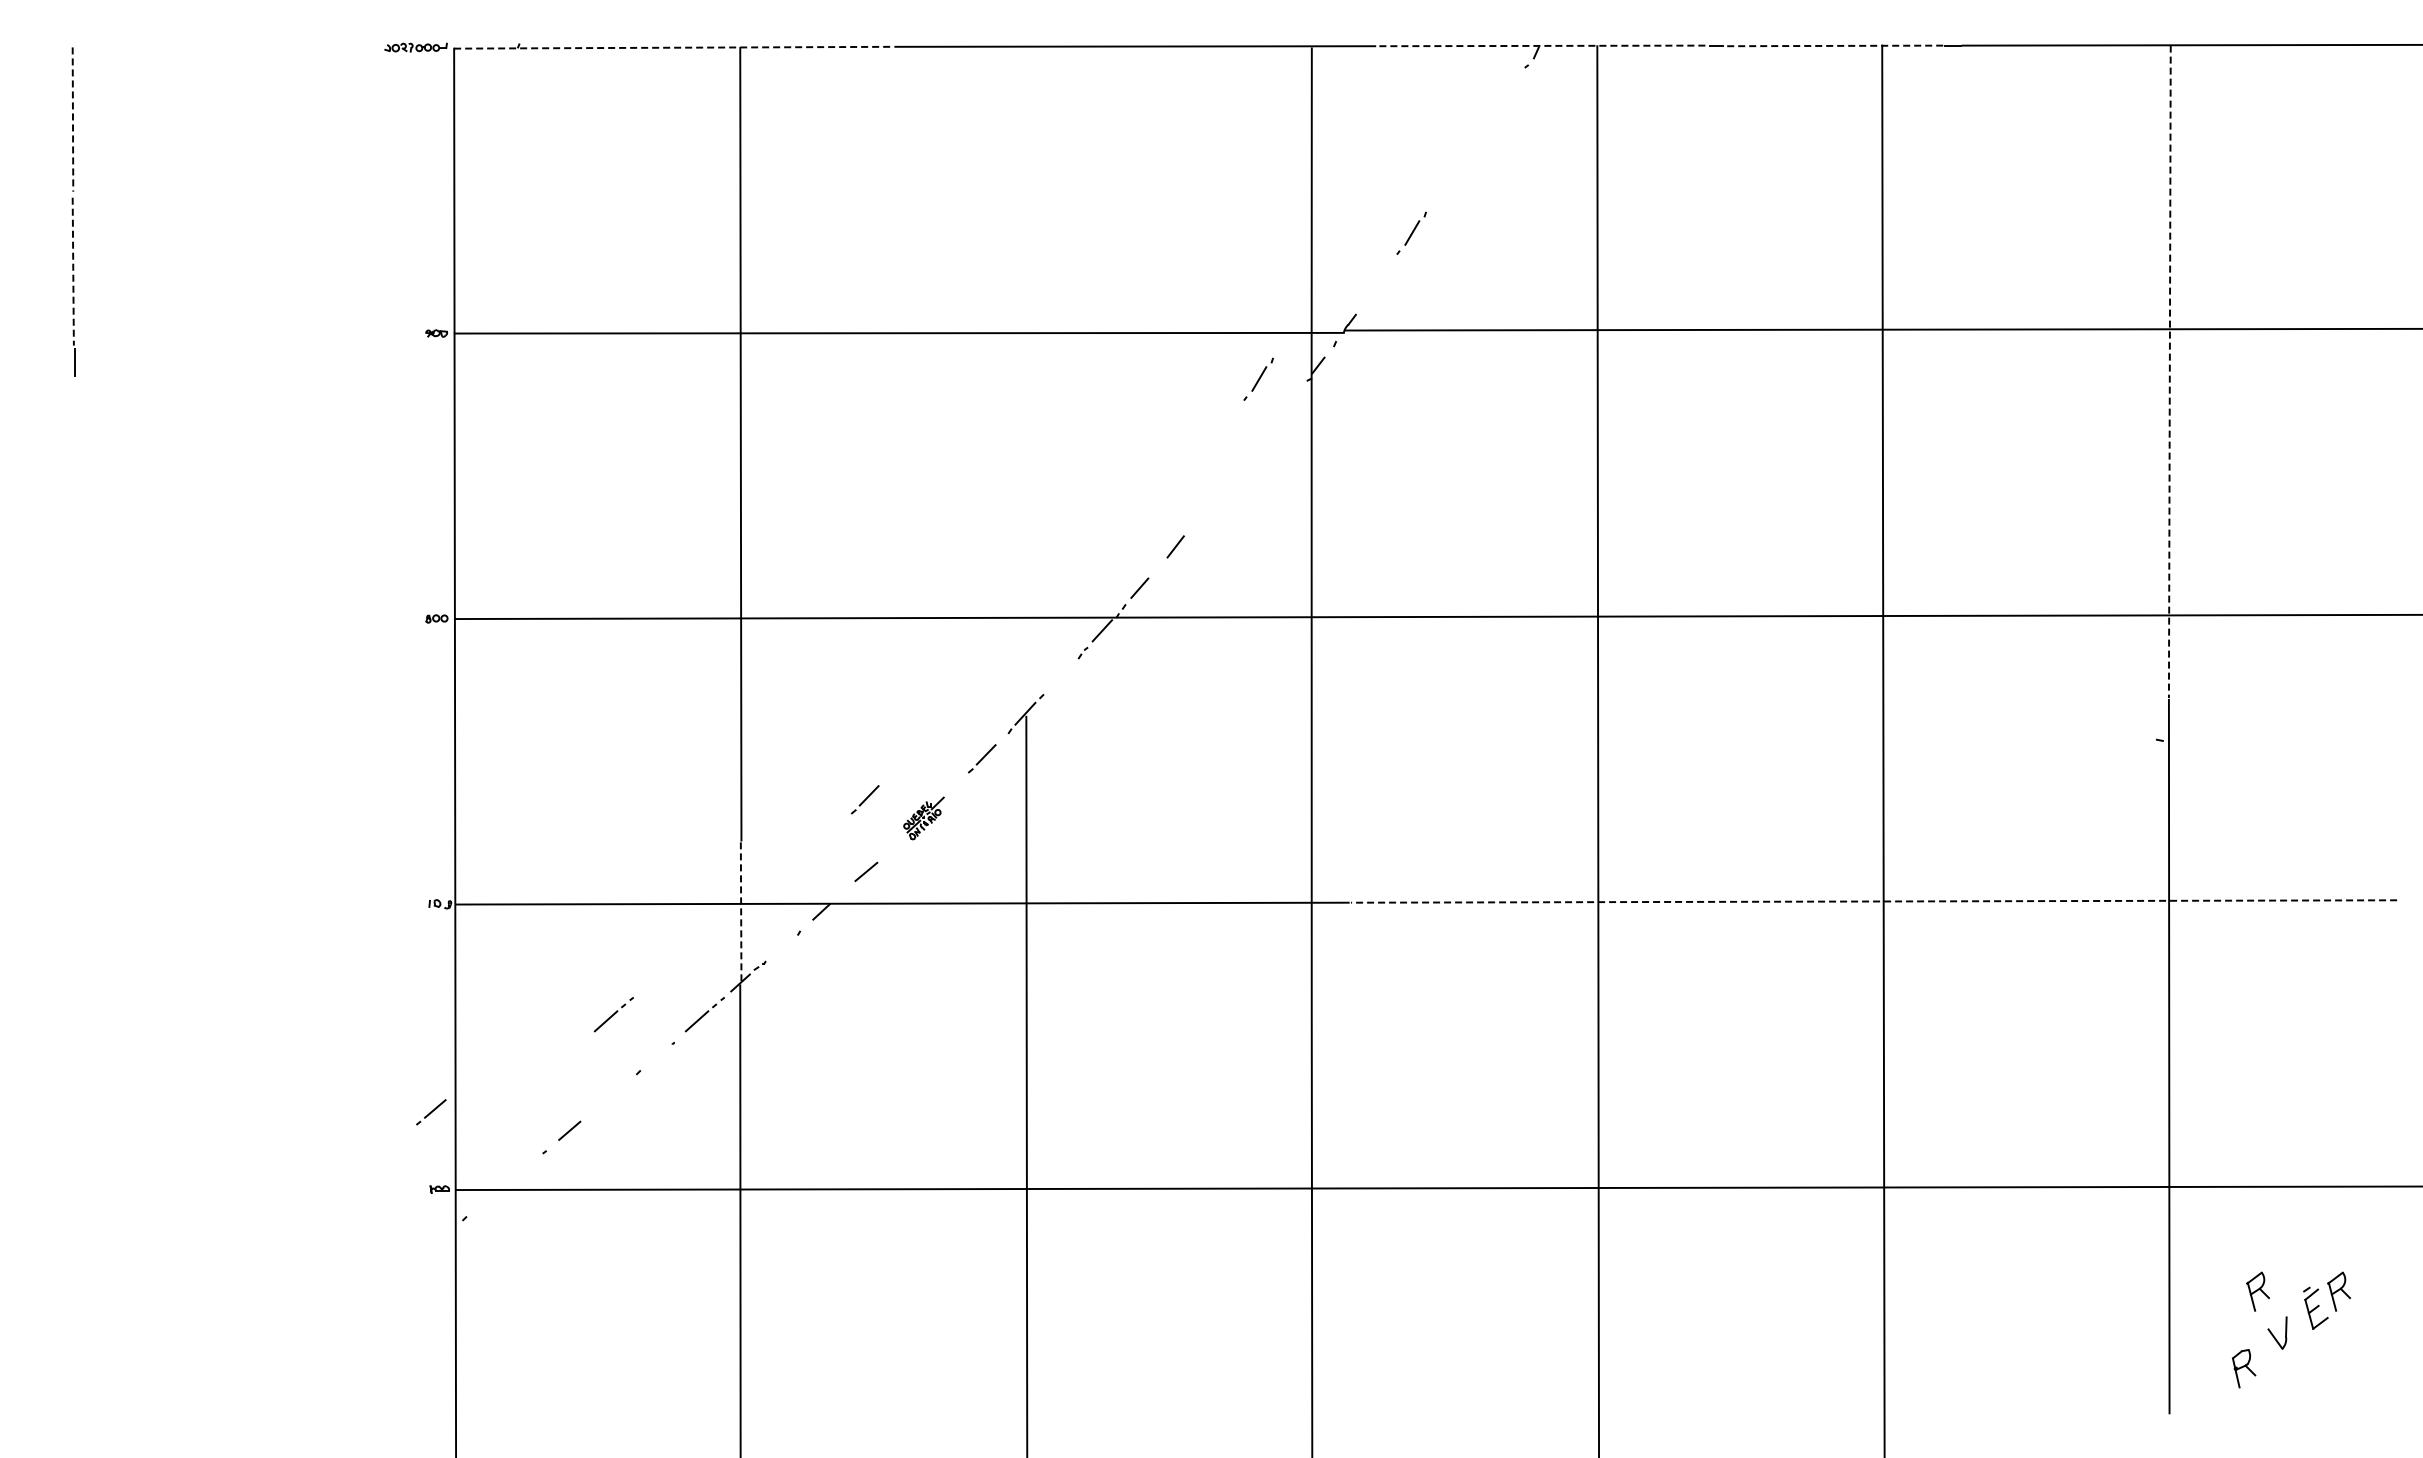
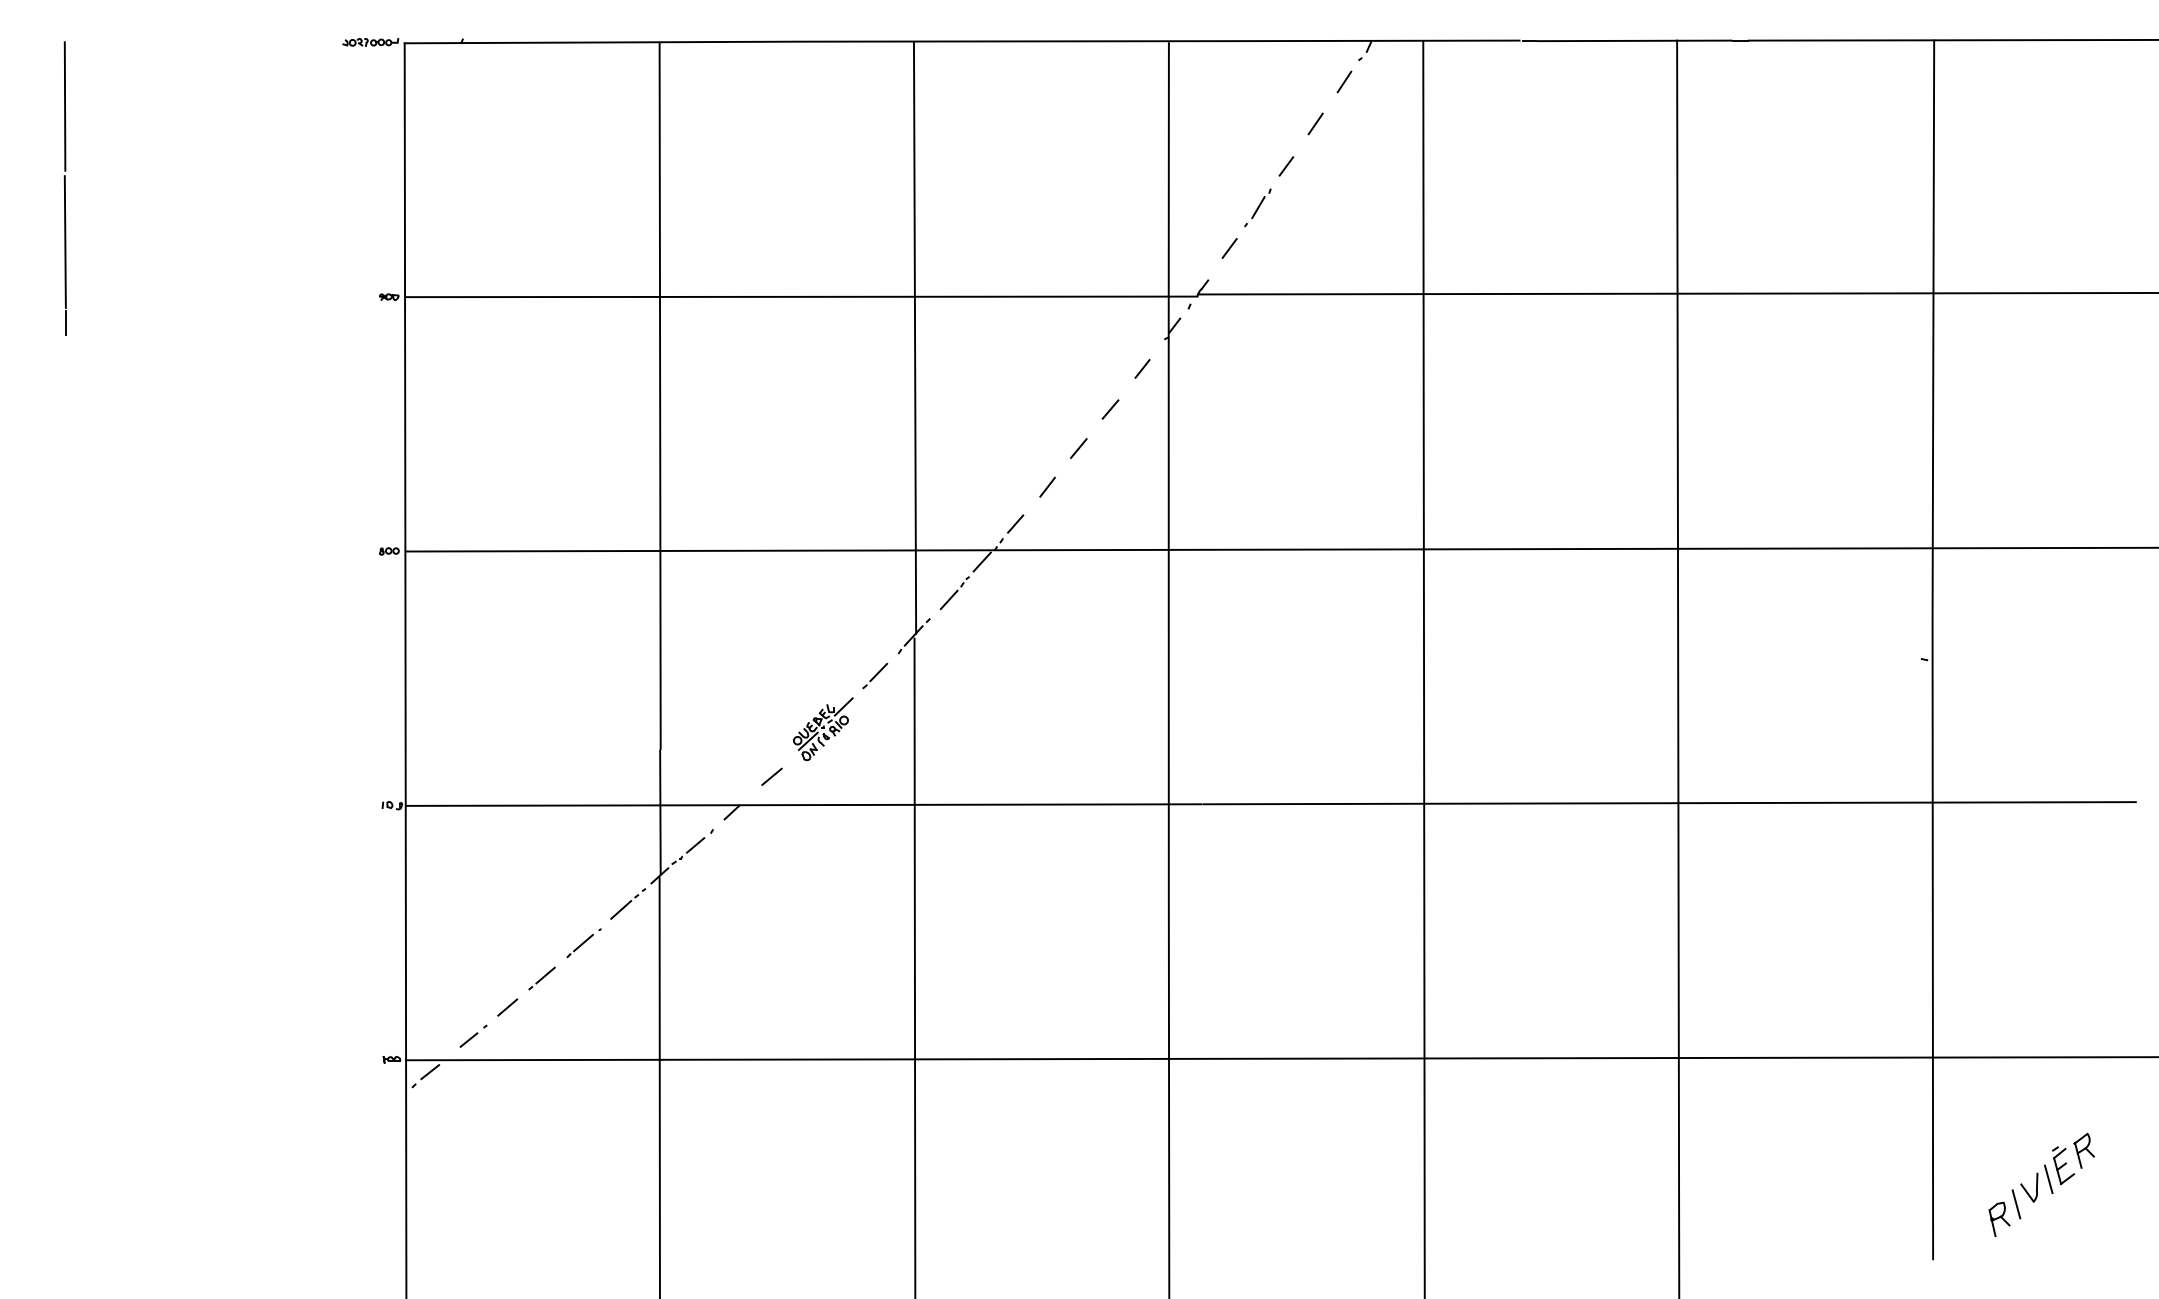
line: (1540, 45) -> (1372, 40), dashed -> solid
line: (1834, 45) -> (1634, 40), dashed -> solid
line: (673, 47) -> (600, 42), dashed -> solid
line: (1508, 91) -> (1344, 81), added
line: (72, 120) -> (64, 107), dashed -> solid
line: (1476, 138) -> (1315, 123), added
line: (1443, 186) -> (1286, 166), added
line: (73, 271) -> (65, 241), dashed -> solid
line: (1379, 278) -> (1229, 248), added
line: (2169, 372) -> (1933, 331), dashed -> solid
part: (1258, 378) -> (1121, 337), removed
line: (1026, 379) -> (914, 338), added
line: (1282, 414) -> (1142, 369), added
line: (1246, 459) -> (1110, 409), added
line: (1210, 503) -> (1078, 448), added
line: (1064, 673) -> (948, 600), added
line: (865, 799) -> (771, 712), removed
part: (923, 818) -> (822, 729), size x1.67
line: (1873, 901) -> (1669, 803), dashed -> solid
line: (741, 912) -> (660, 812), dashed -> solid
line: (780, 948) -> (695, 845), added
line: (613, 1014) -> (546, 903), removed
line: (654, 1058) -> (583, 943), added
line: (431, 1112) -> (542, 978), moved
line: (525, 1166) -> (468, 1039), added
line: (482, 1203) -> (429, 1072), added
part: (2257, 1291) -> (2011, 1150), removed
line: (2299, 1323) -> (2048, 1179), added
line: (2262, 1351) -> (2015, 1204), added

